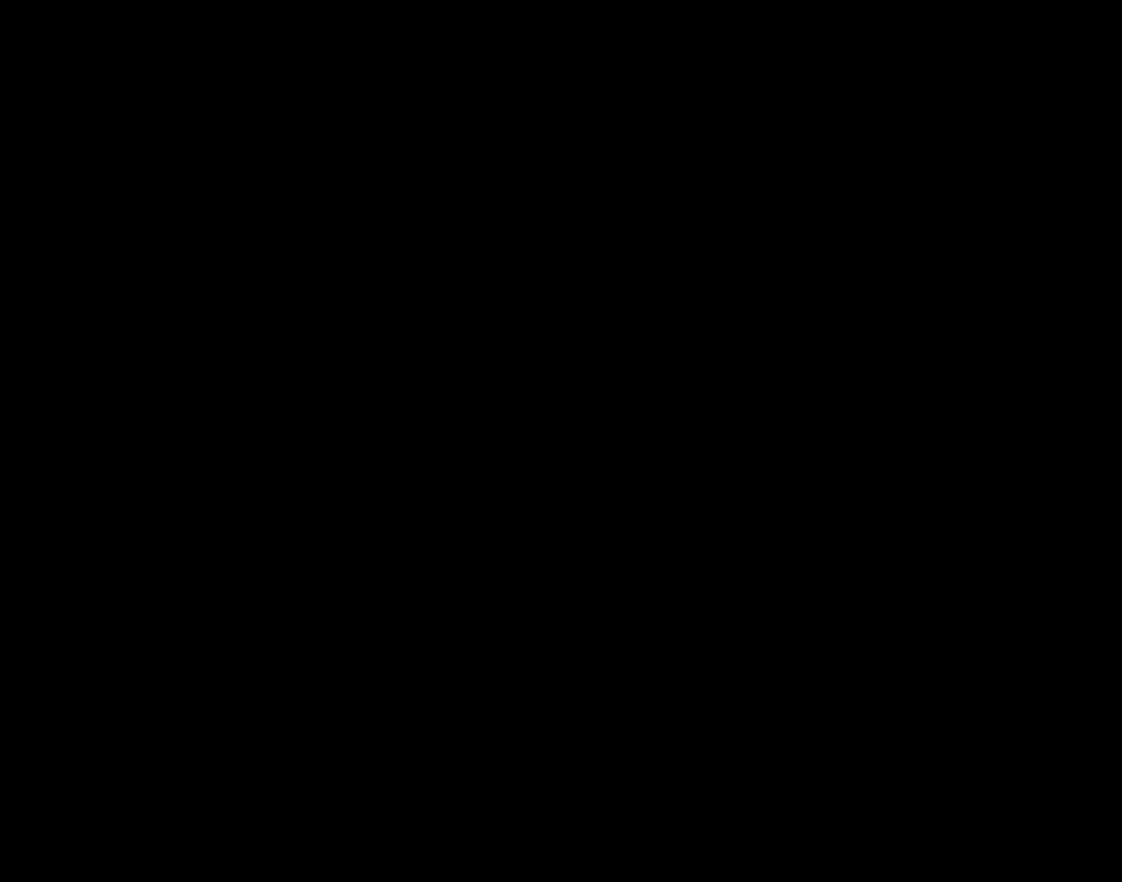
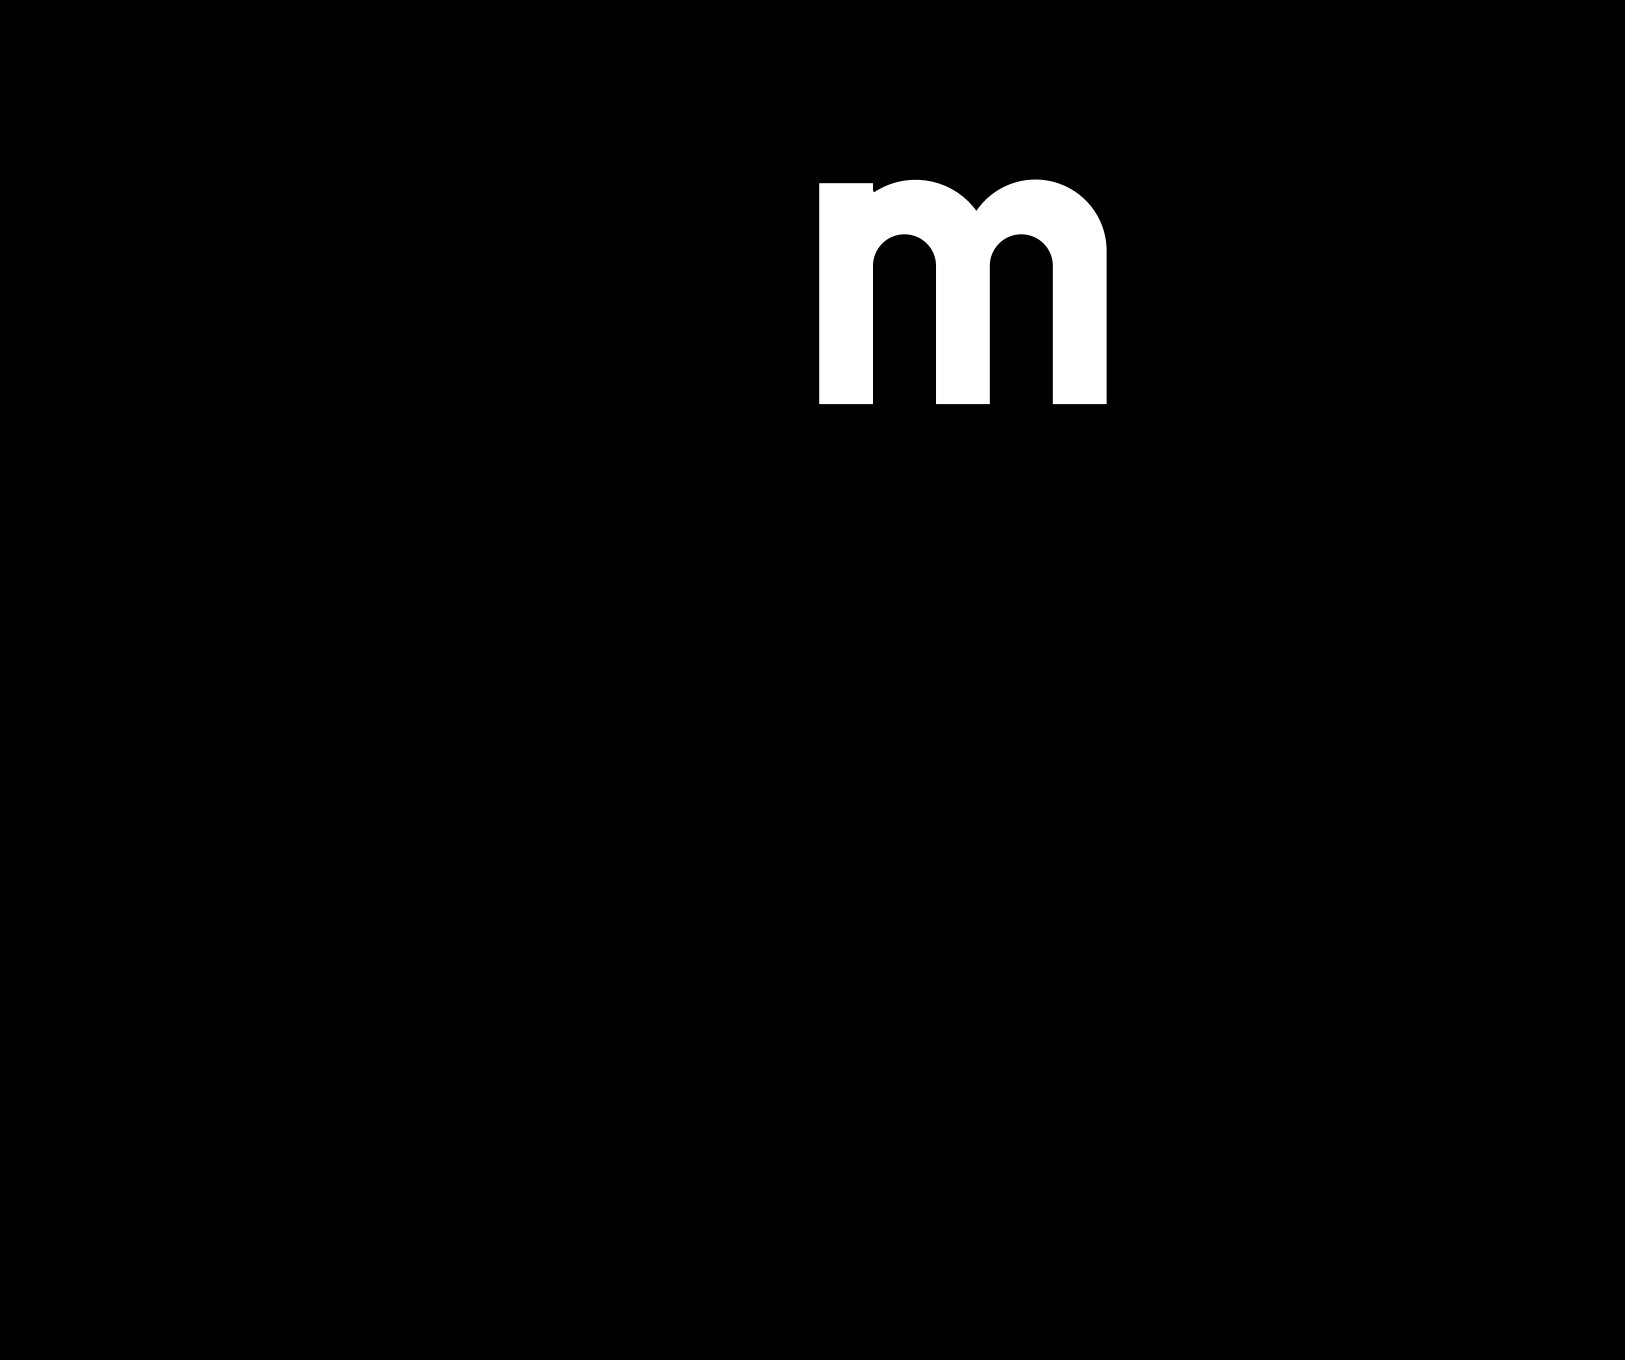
fill: (731, 166) -> (962, 291), removed

